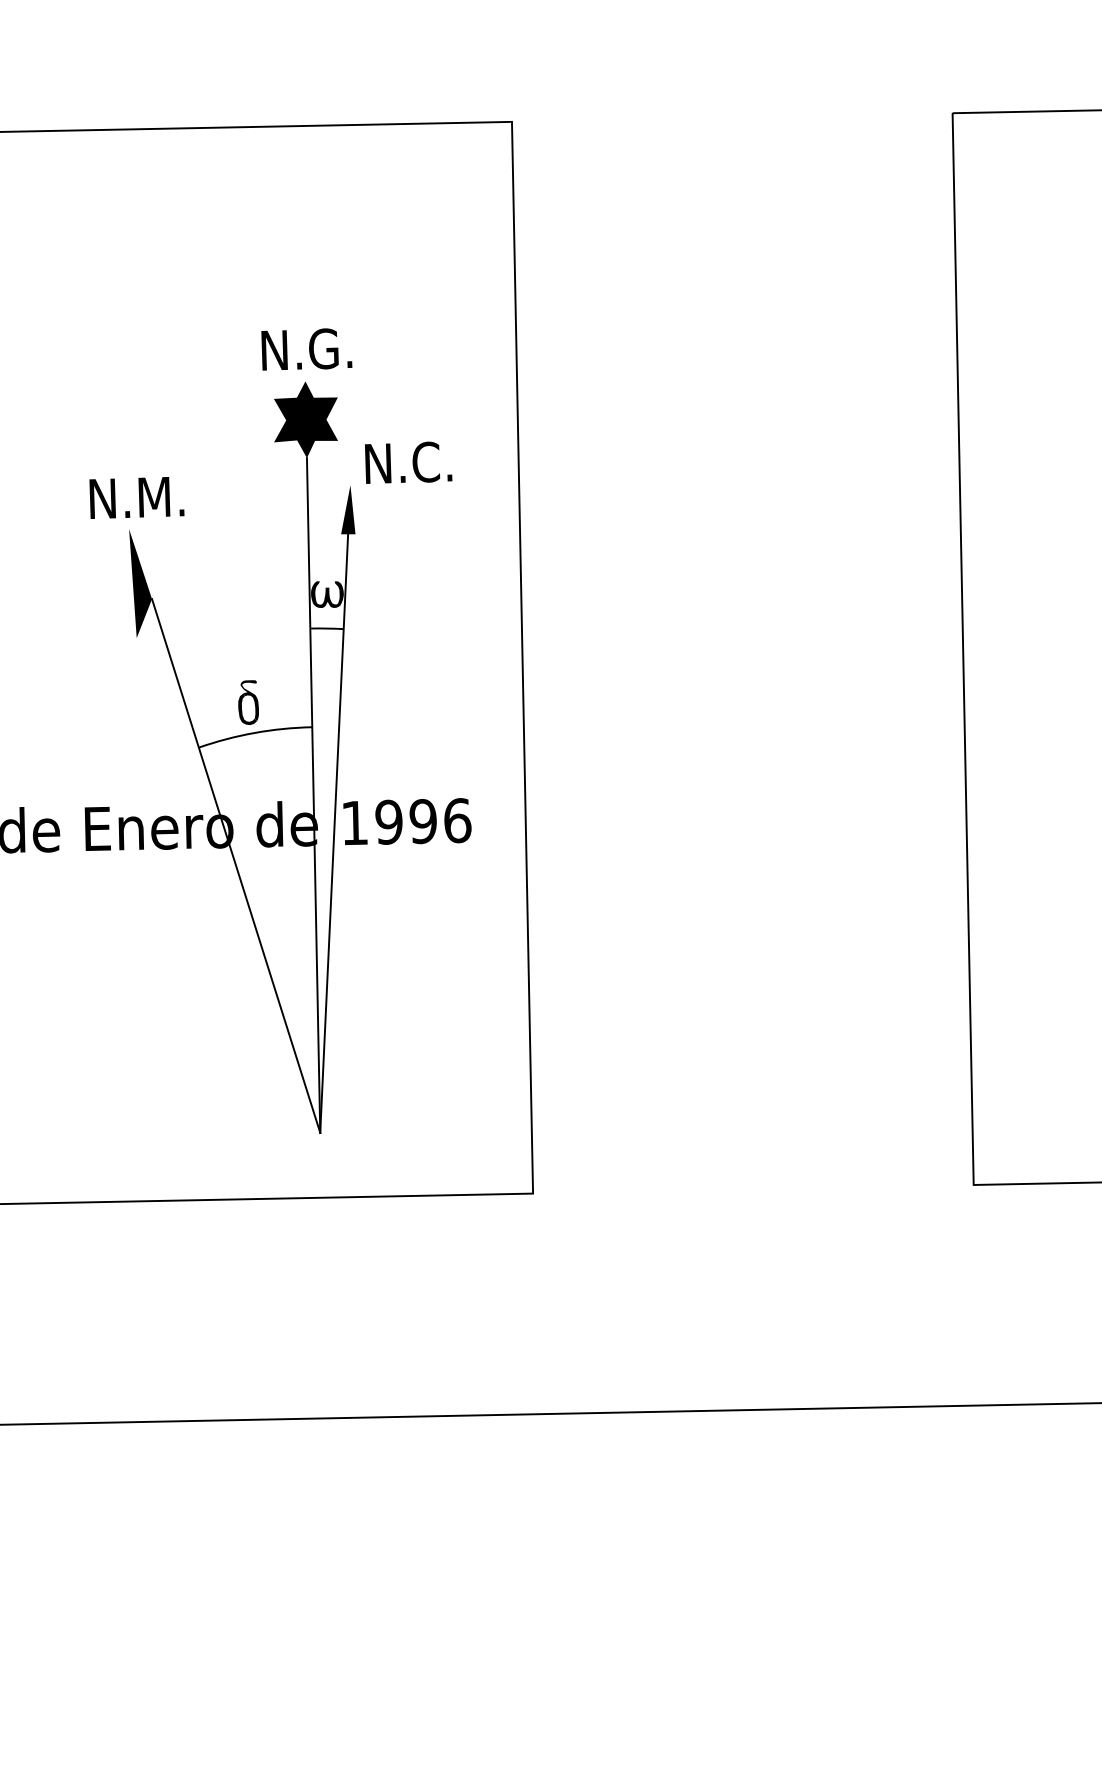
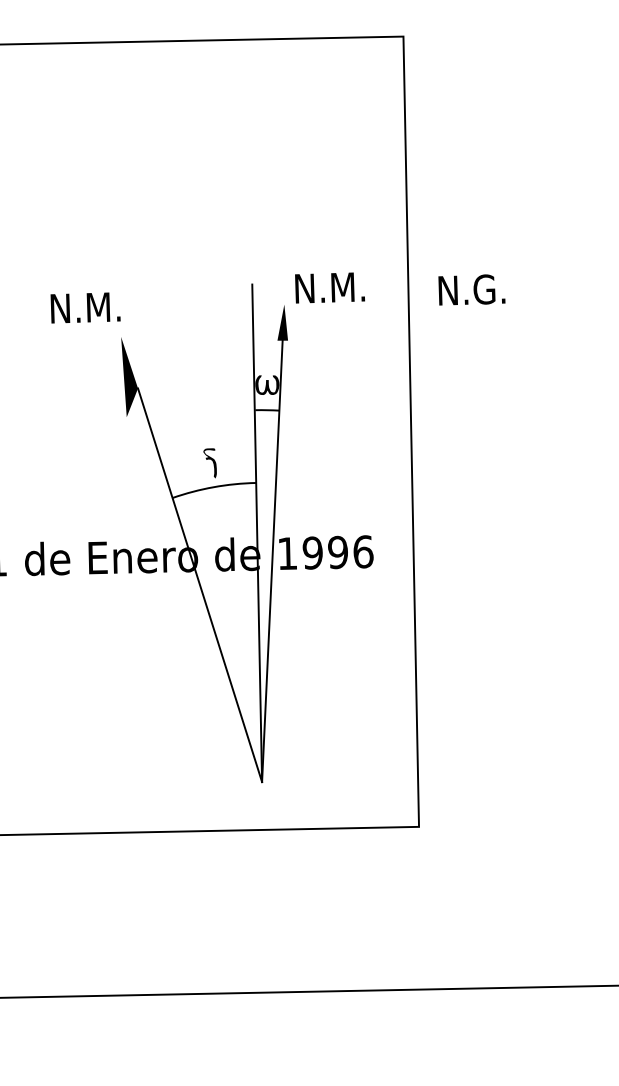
text: (306, 349) -> (471, 289), moved
fill: (305, 419) -> (251, 256), removed
text: (435, 461) -> (347, 287), N.C. -> N.M.
text: (136, 497) -> (85, 307), moved
fill: (247, 709) -> (208, 469), removed

